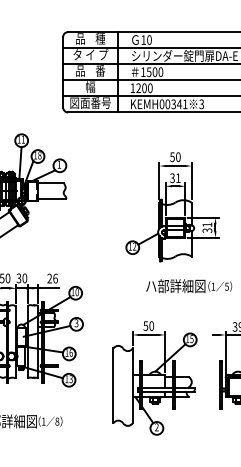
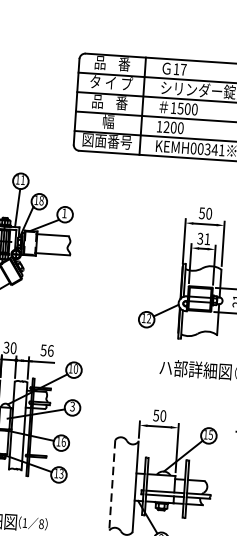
text: (100, 38) -> (124, 63), 品    種 -> 品    番
text: (149, 39) -> (183, 69), 10 -> 17
text: (49, 278) -> (43, 350), 26 -> 56
line: (113, 386) -> (112, 486), solid -> dashed

